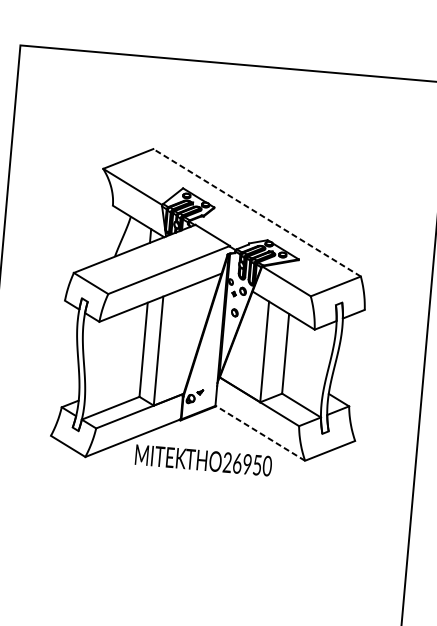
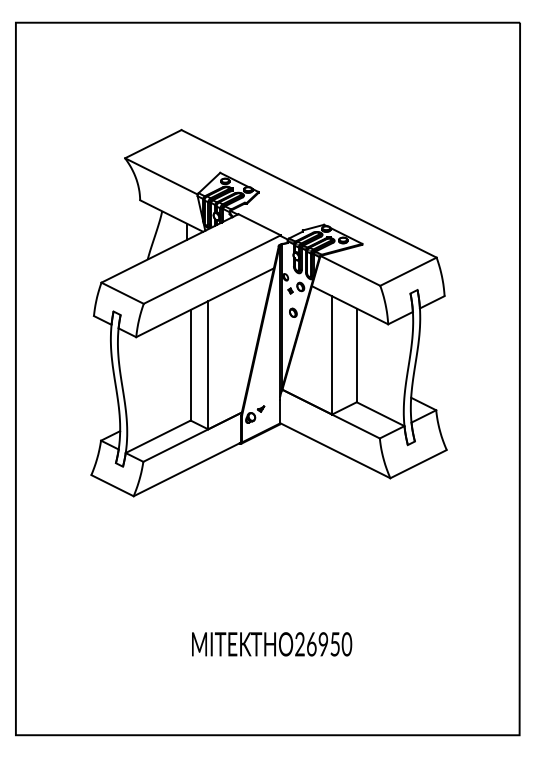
line: (257, 212) -> (309, 193), dashed -> solid
line: (260, 433) -> (335, 450), dashed -> solid
text: (204, 460) -> (272, 644), moved

